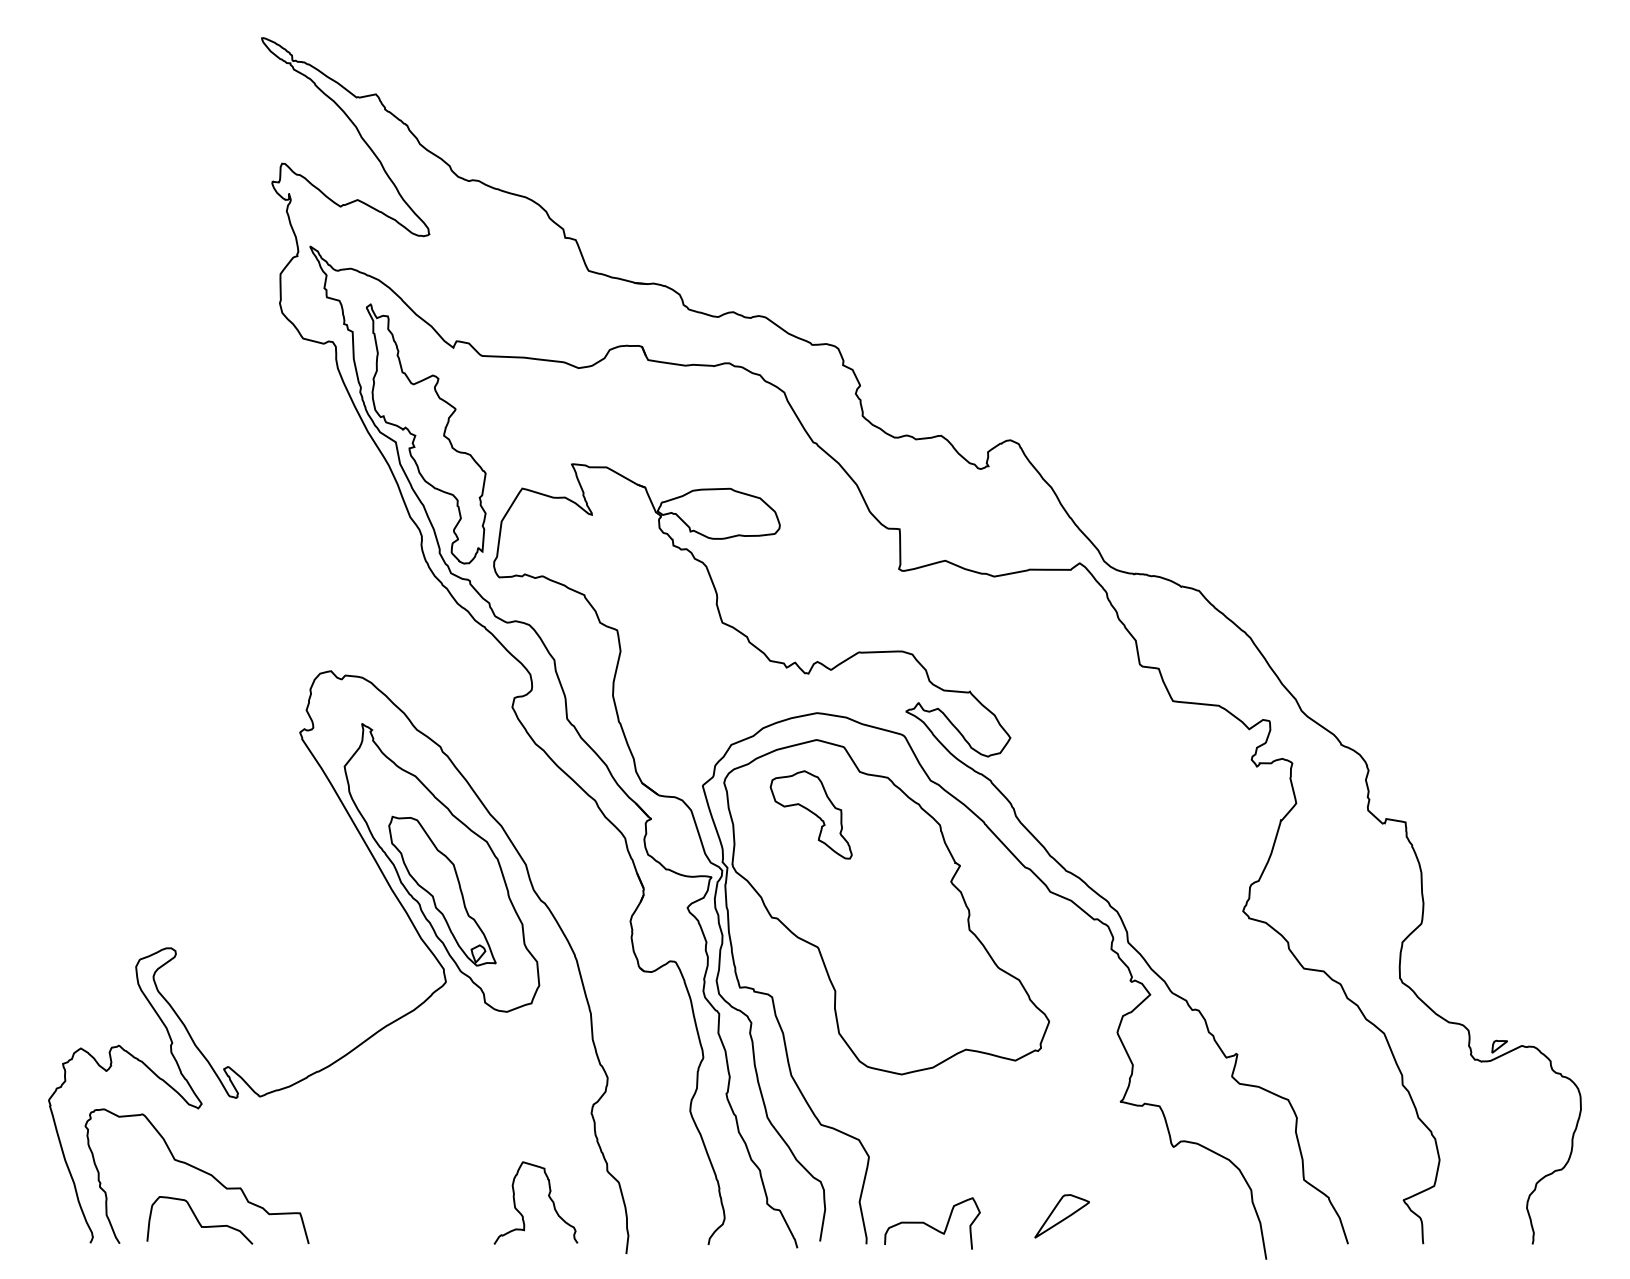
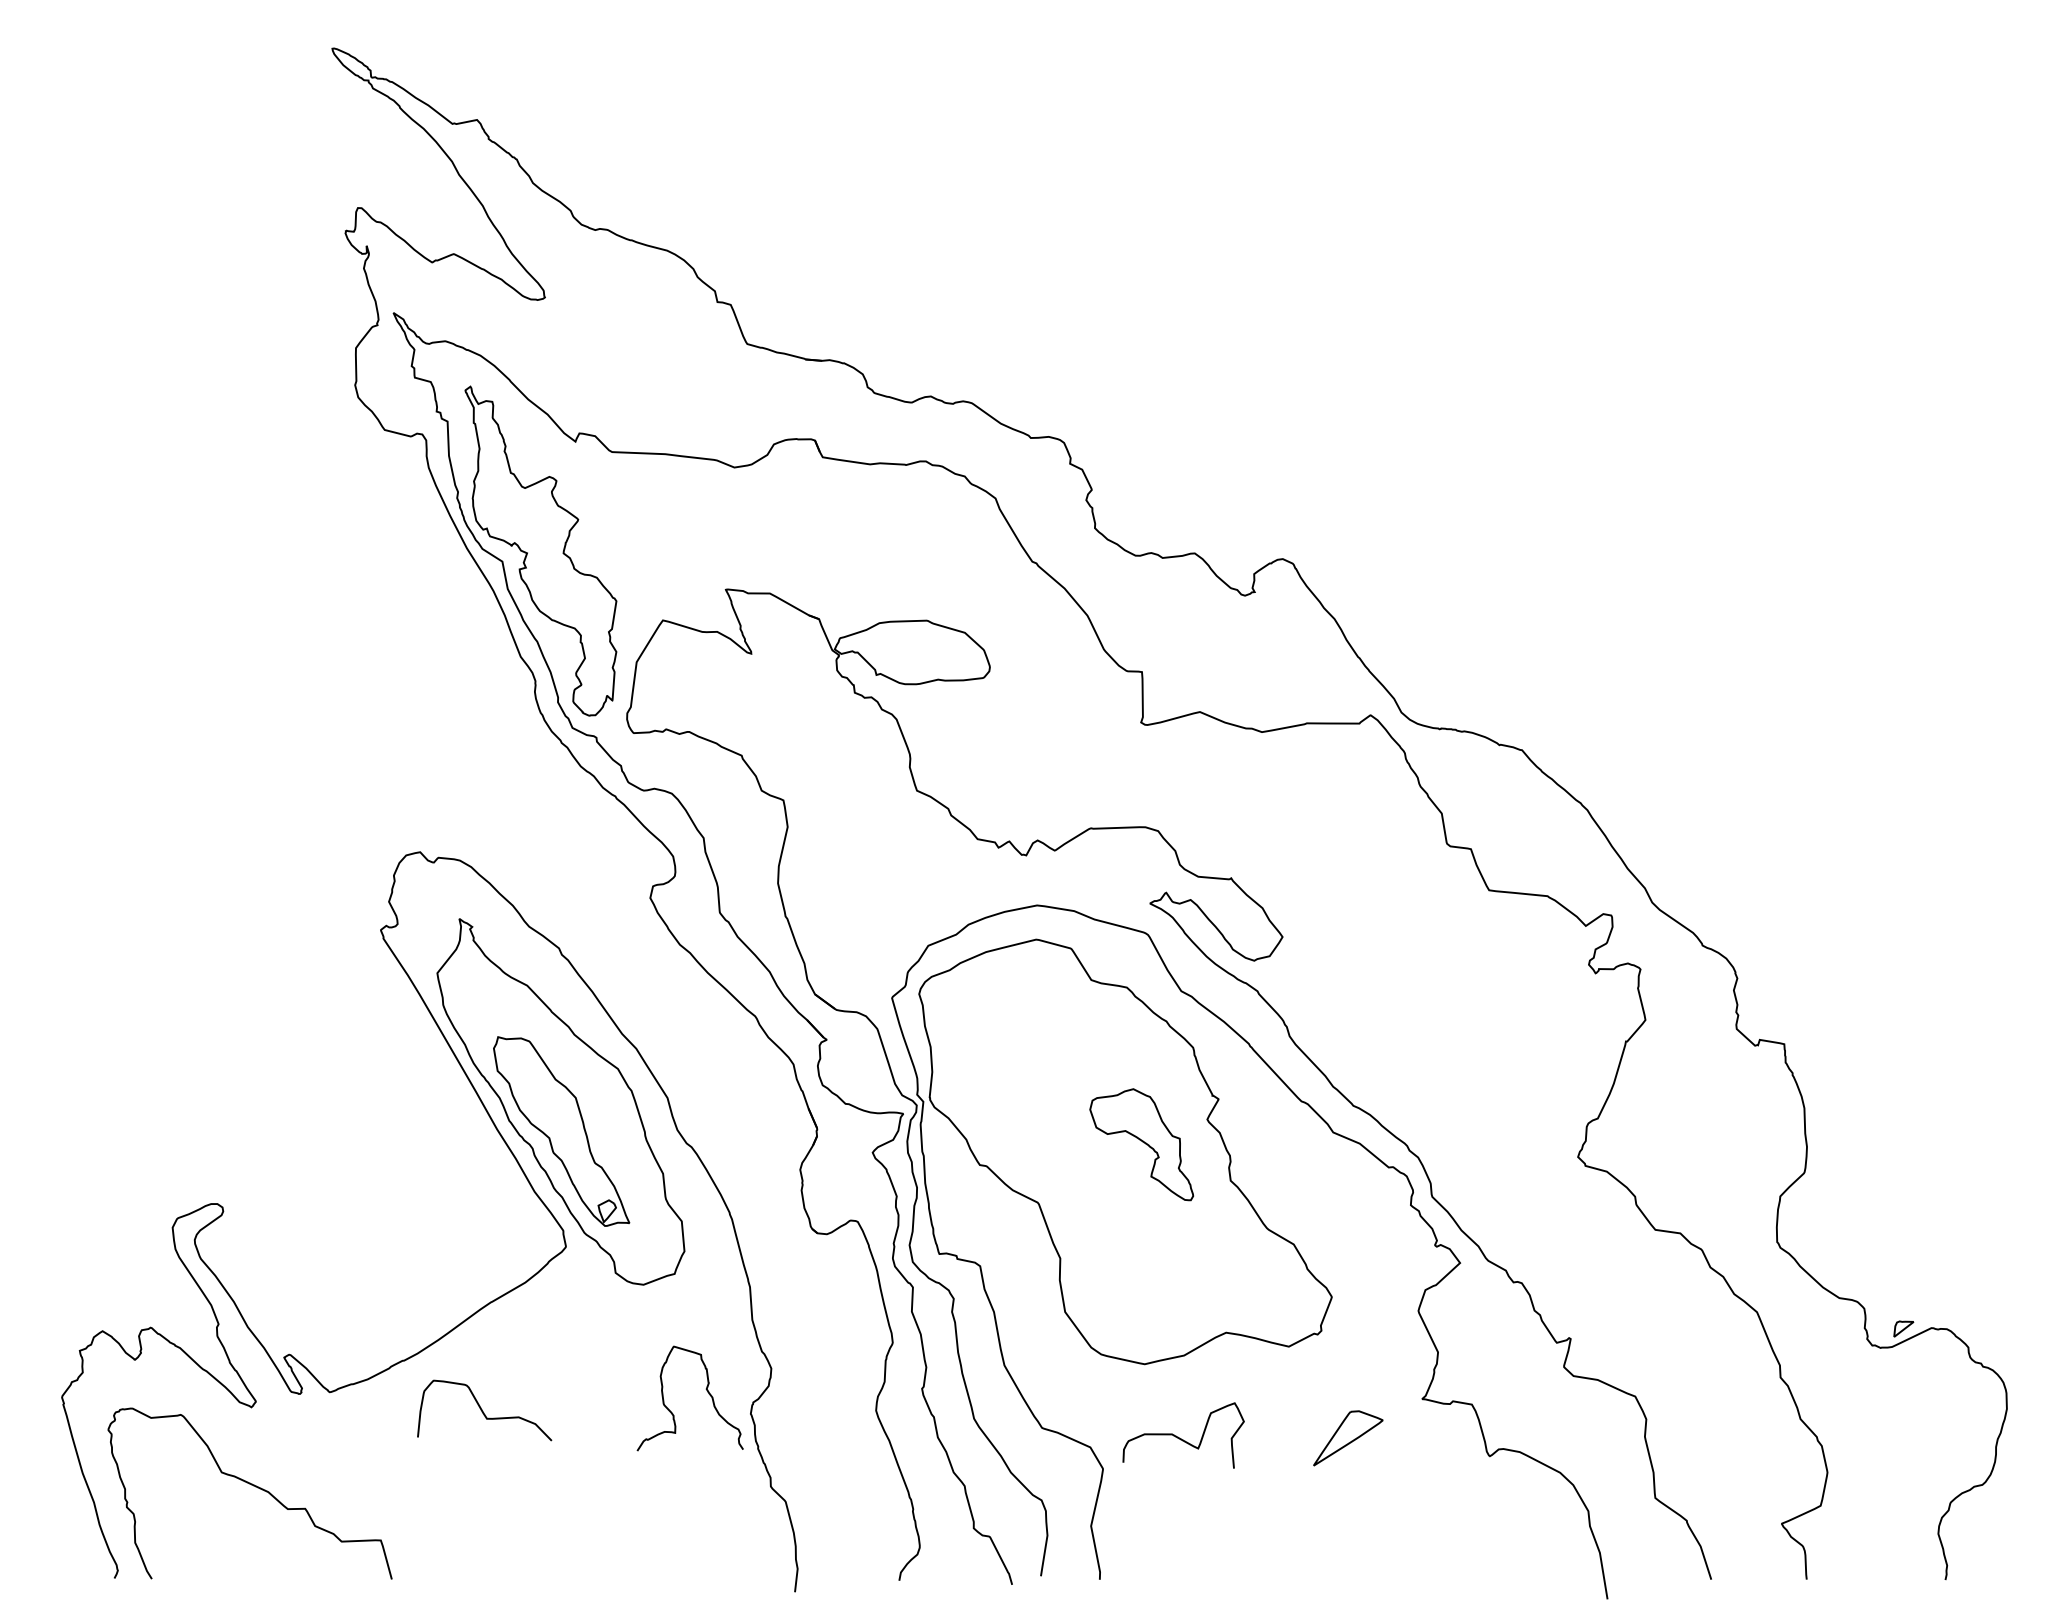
part: (811, 814) -> (1141, 1144), moved
curve: (547, 1196) -> (705, 1389), moved
part: (1062, 1216) -> (1348, 1438), moved
curve: (199, 1221) -> (483, 1411), moved
curve: (930, 1225) -> (1181, 1438), moved

